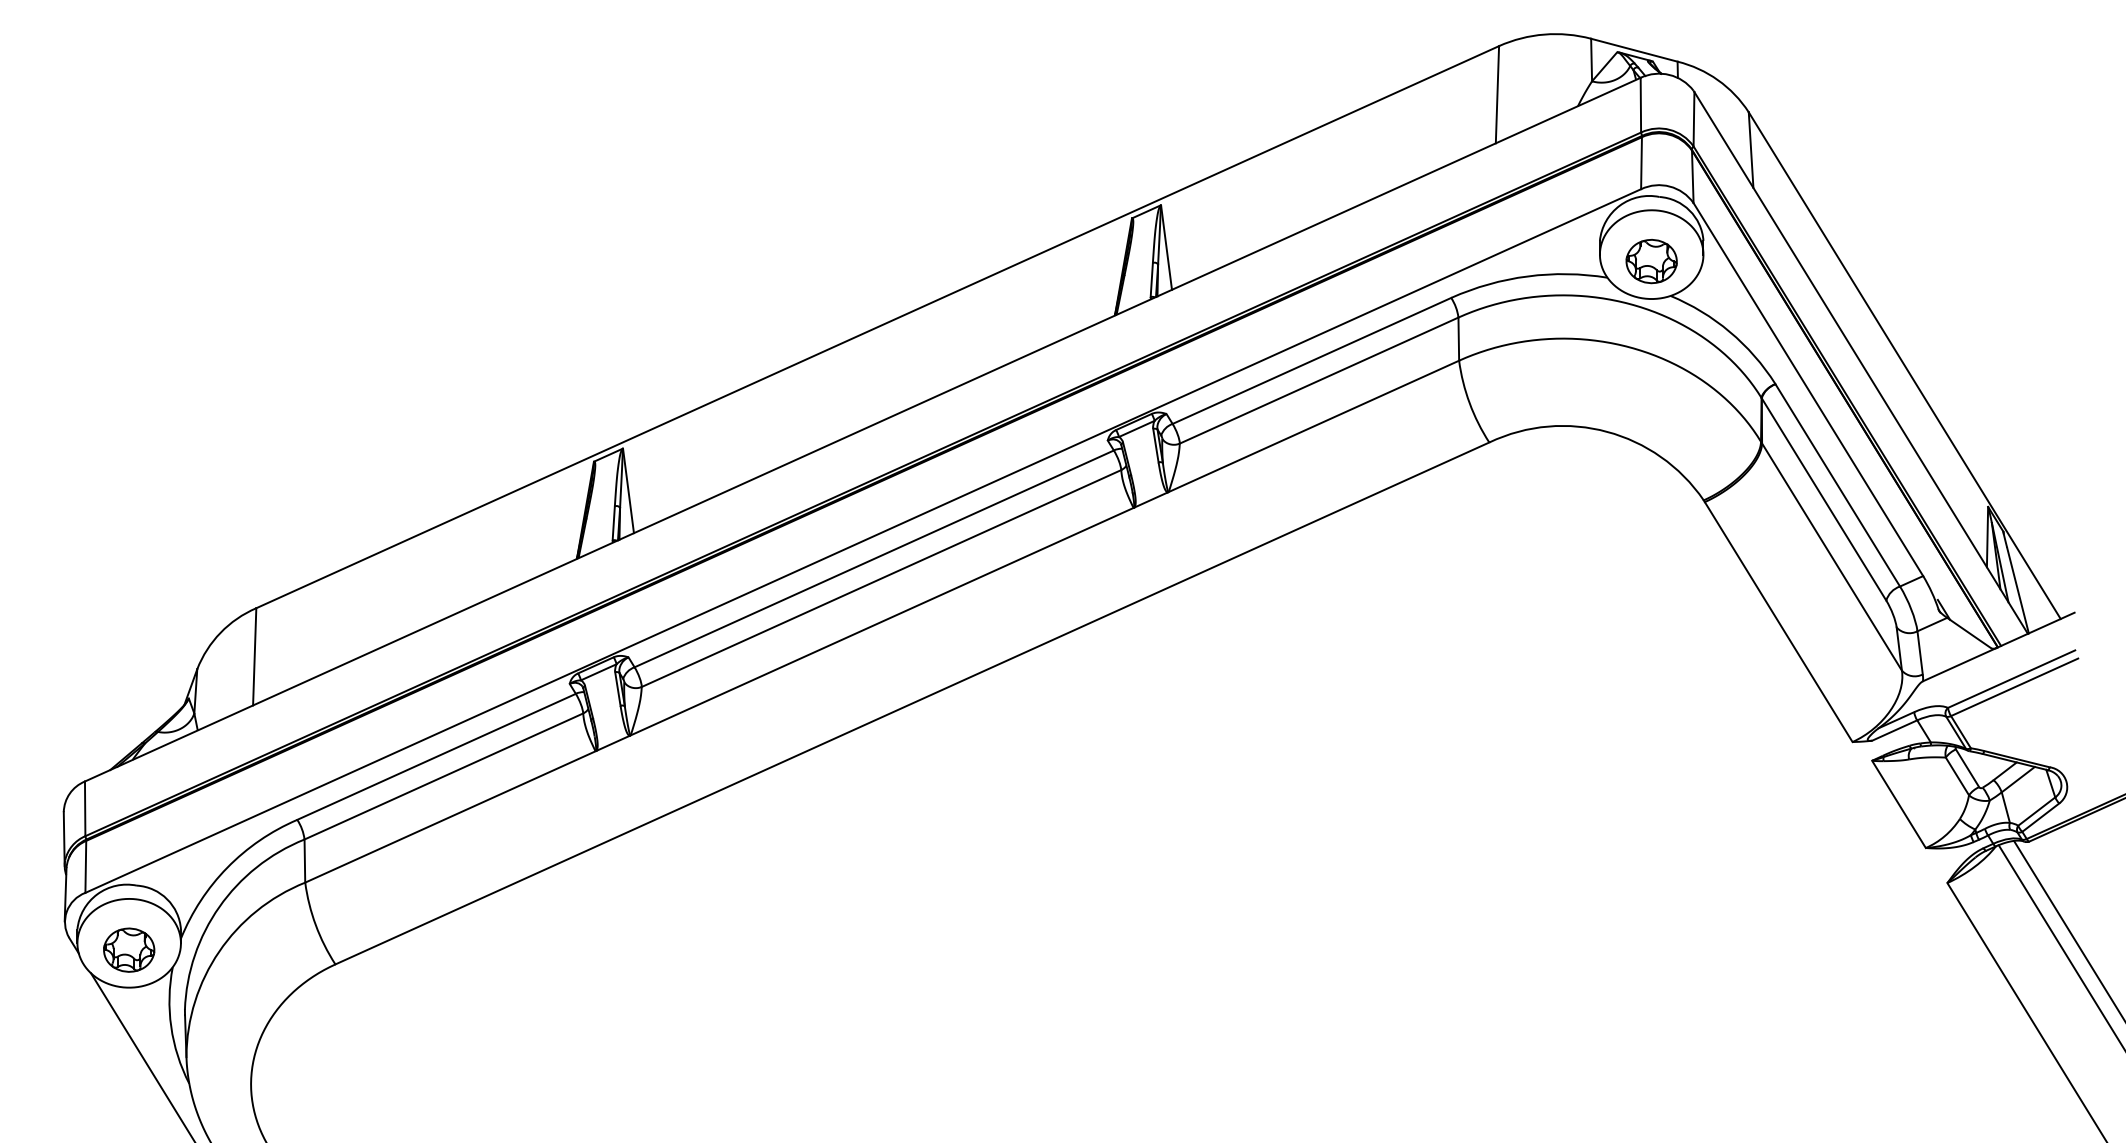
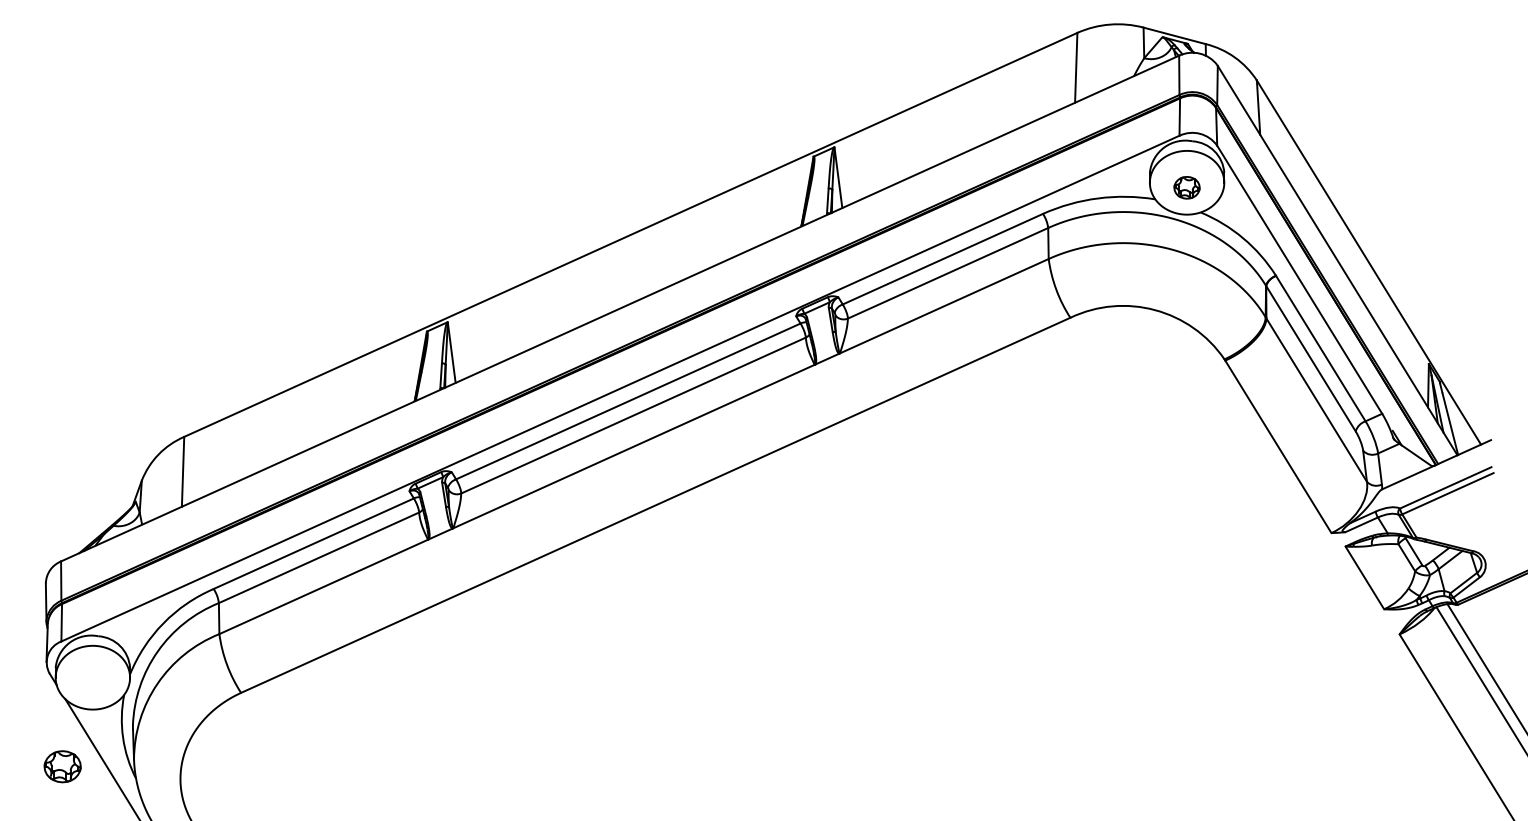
part: (1651, 261) -> (1186, 187), size x0.7
part: (129, 949) -> (62, 766), moved

